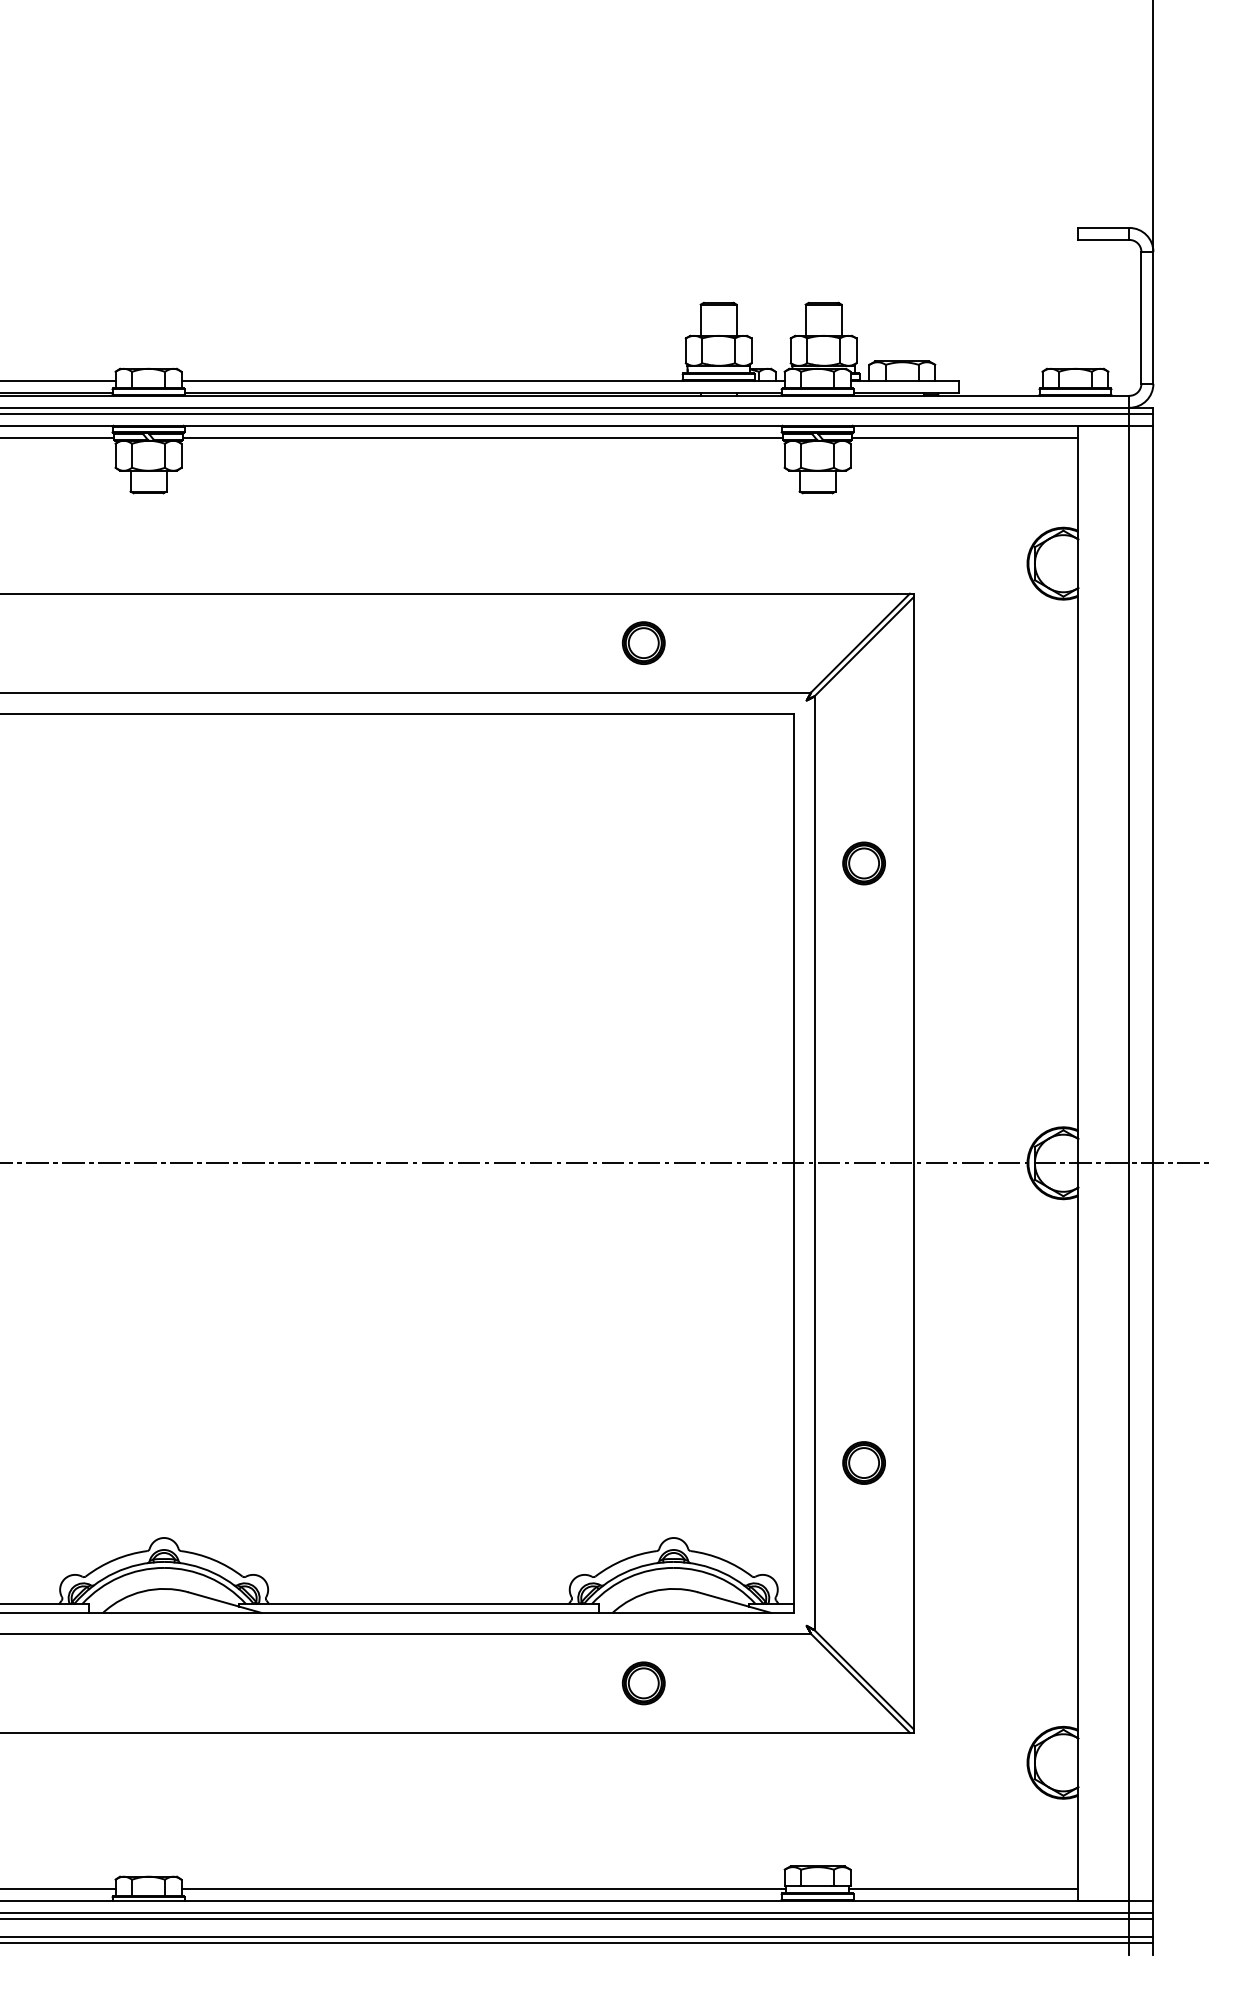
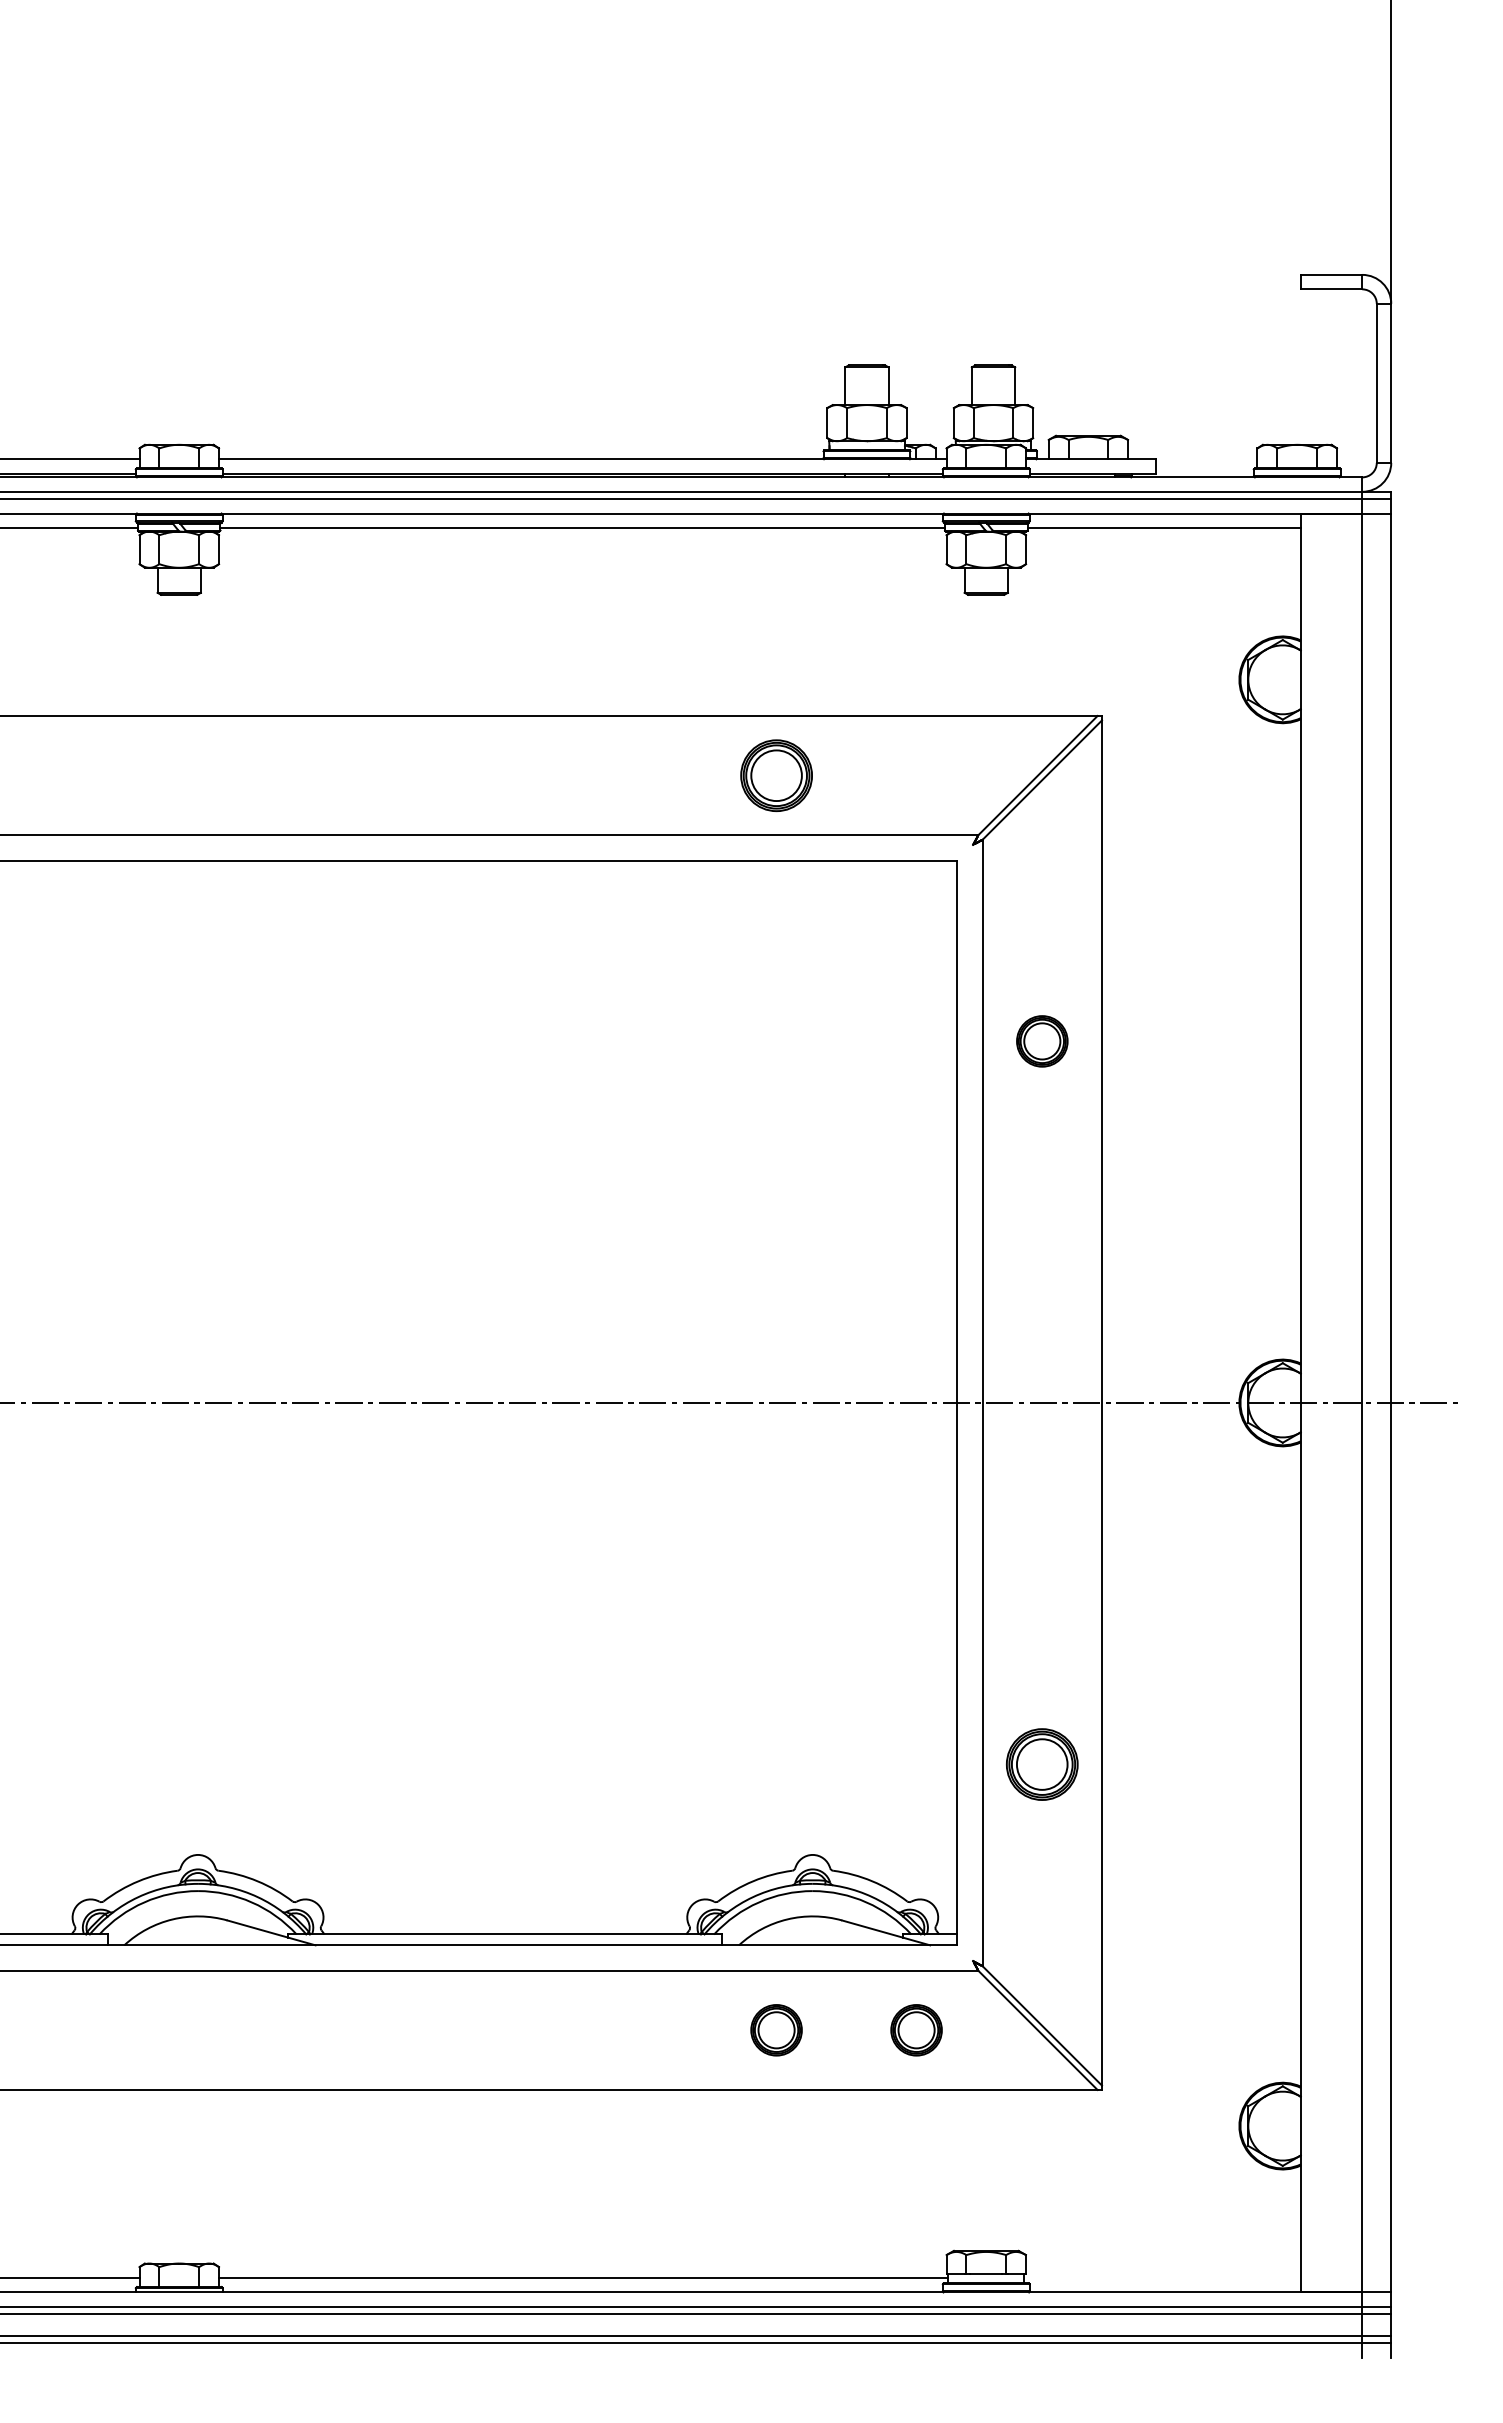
part: (643, 643) -> (776, 775), size x1.4
part: (864, 1462) -> (1042, 1764), size x1.4
part: (759, 1683) -> (916, 2030), added
line: (963, 1888) -> (1162, 2277), removed

